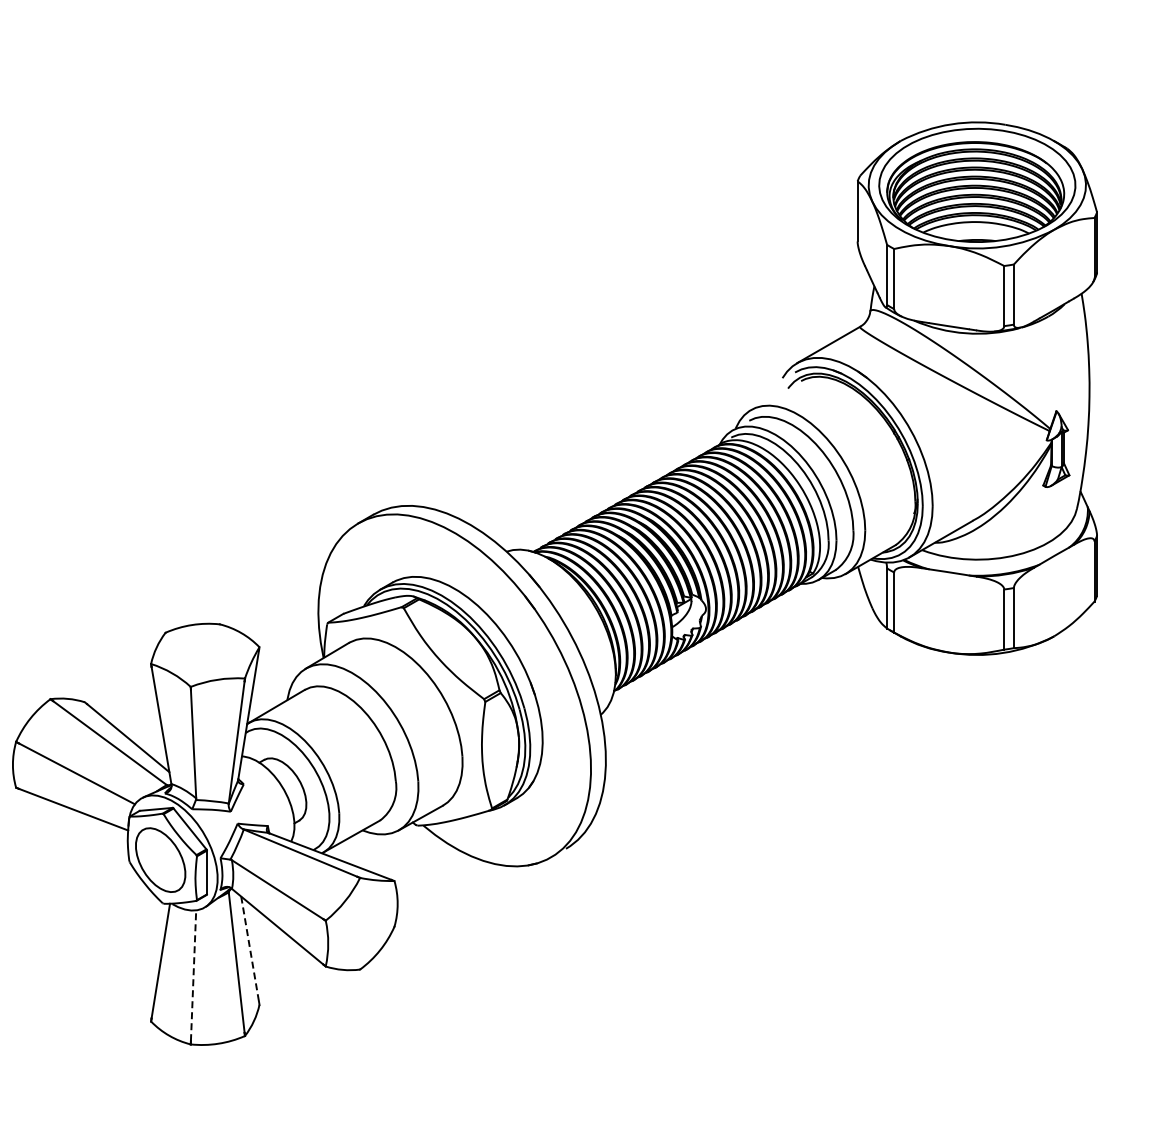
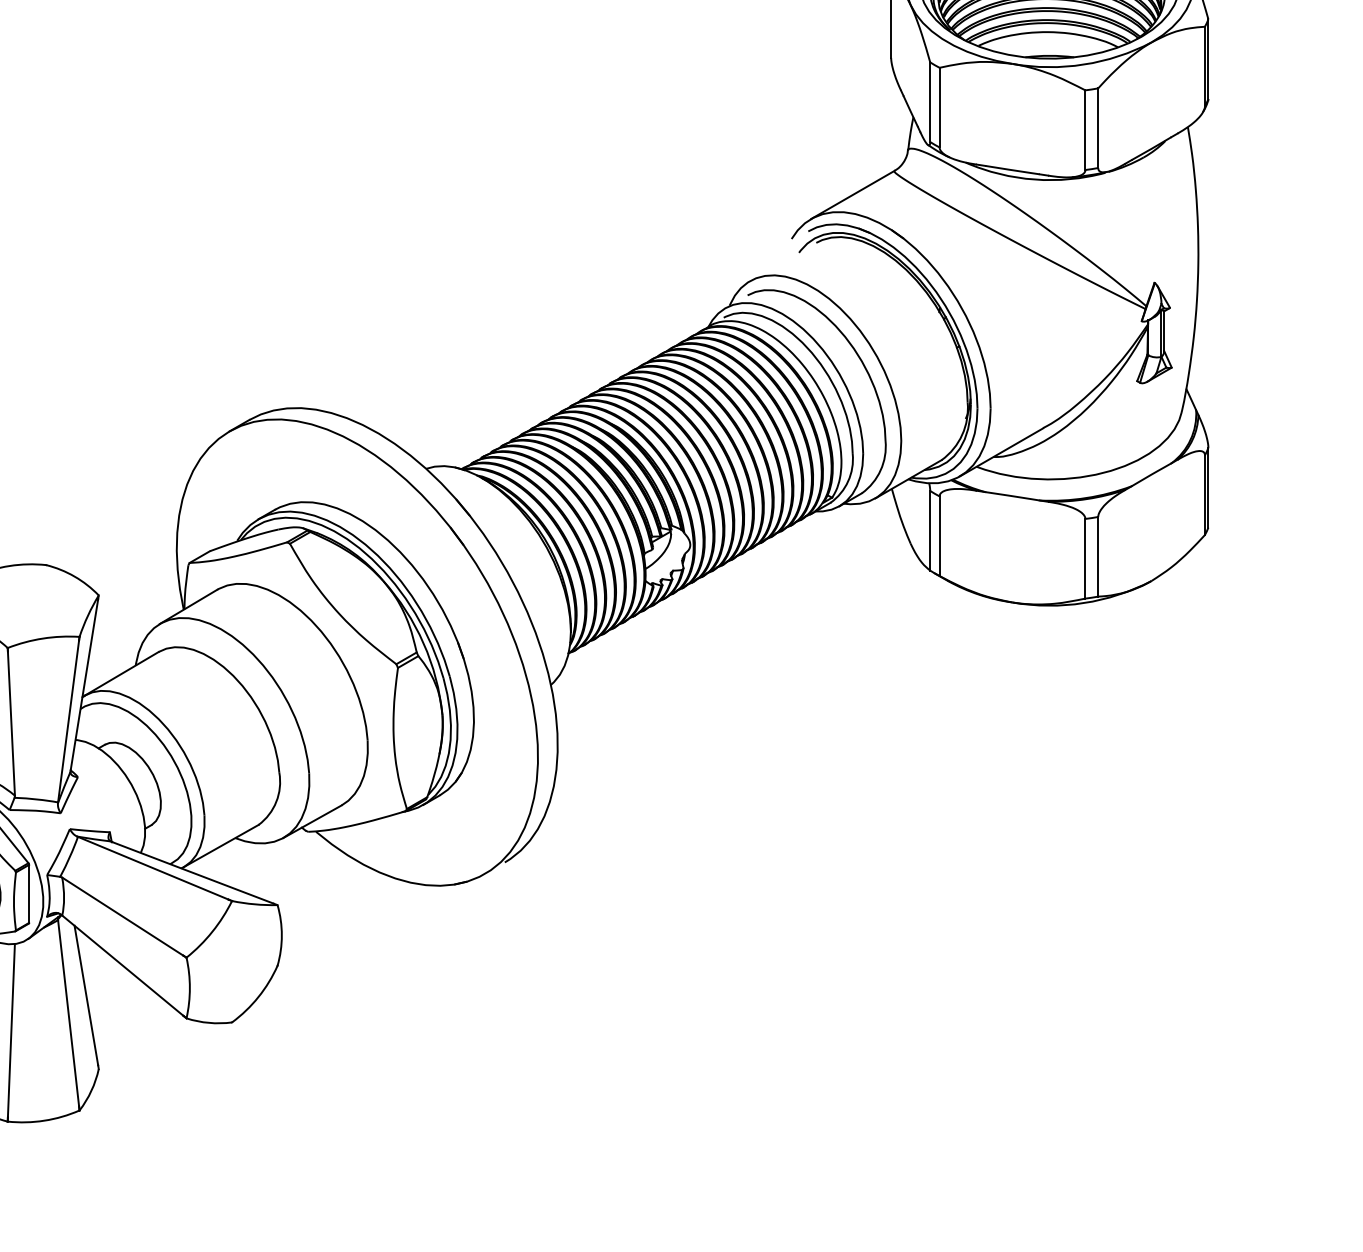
line: (250, 949) -> (86, 995), dashed -> solid
line: (193, 975) -> (11, 1030), dashed -> solid

